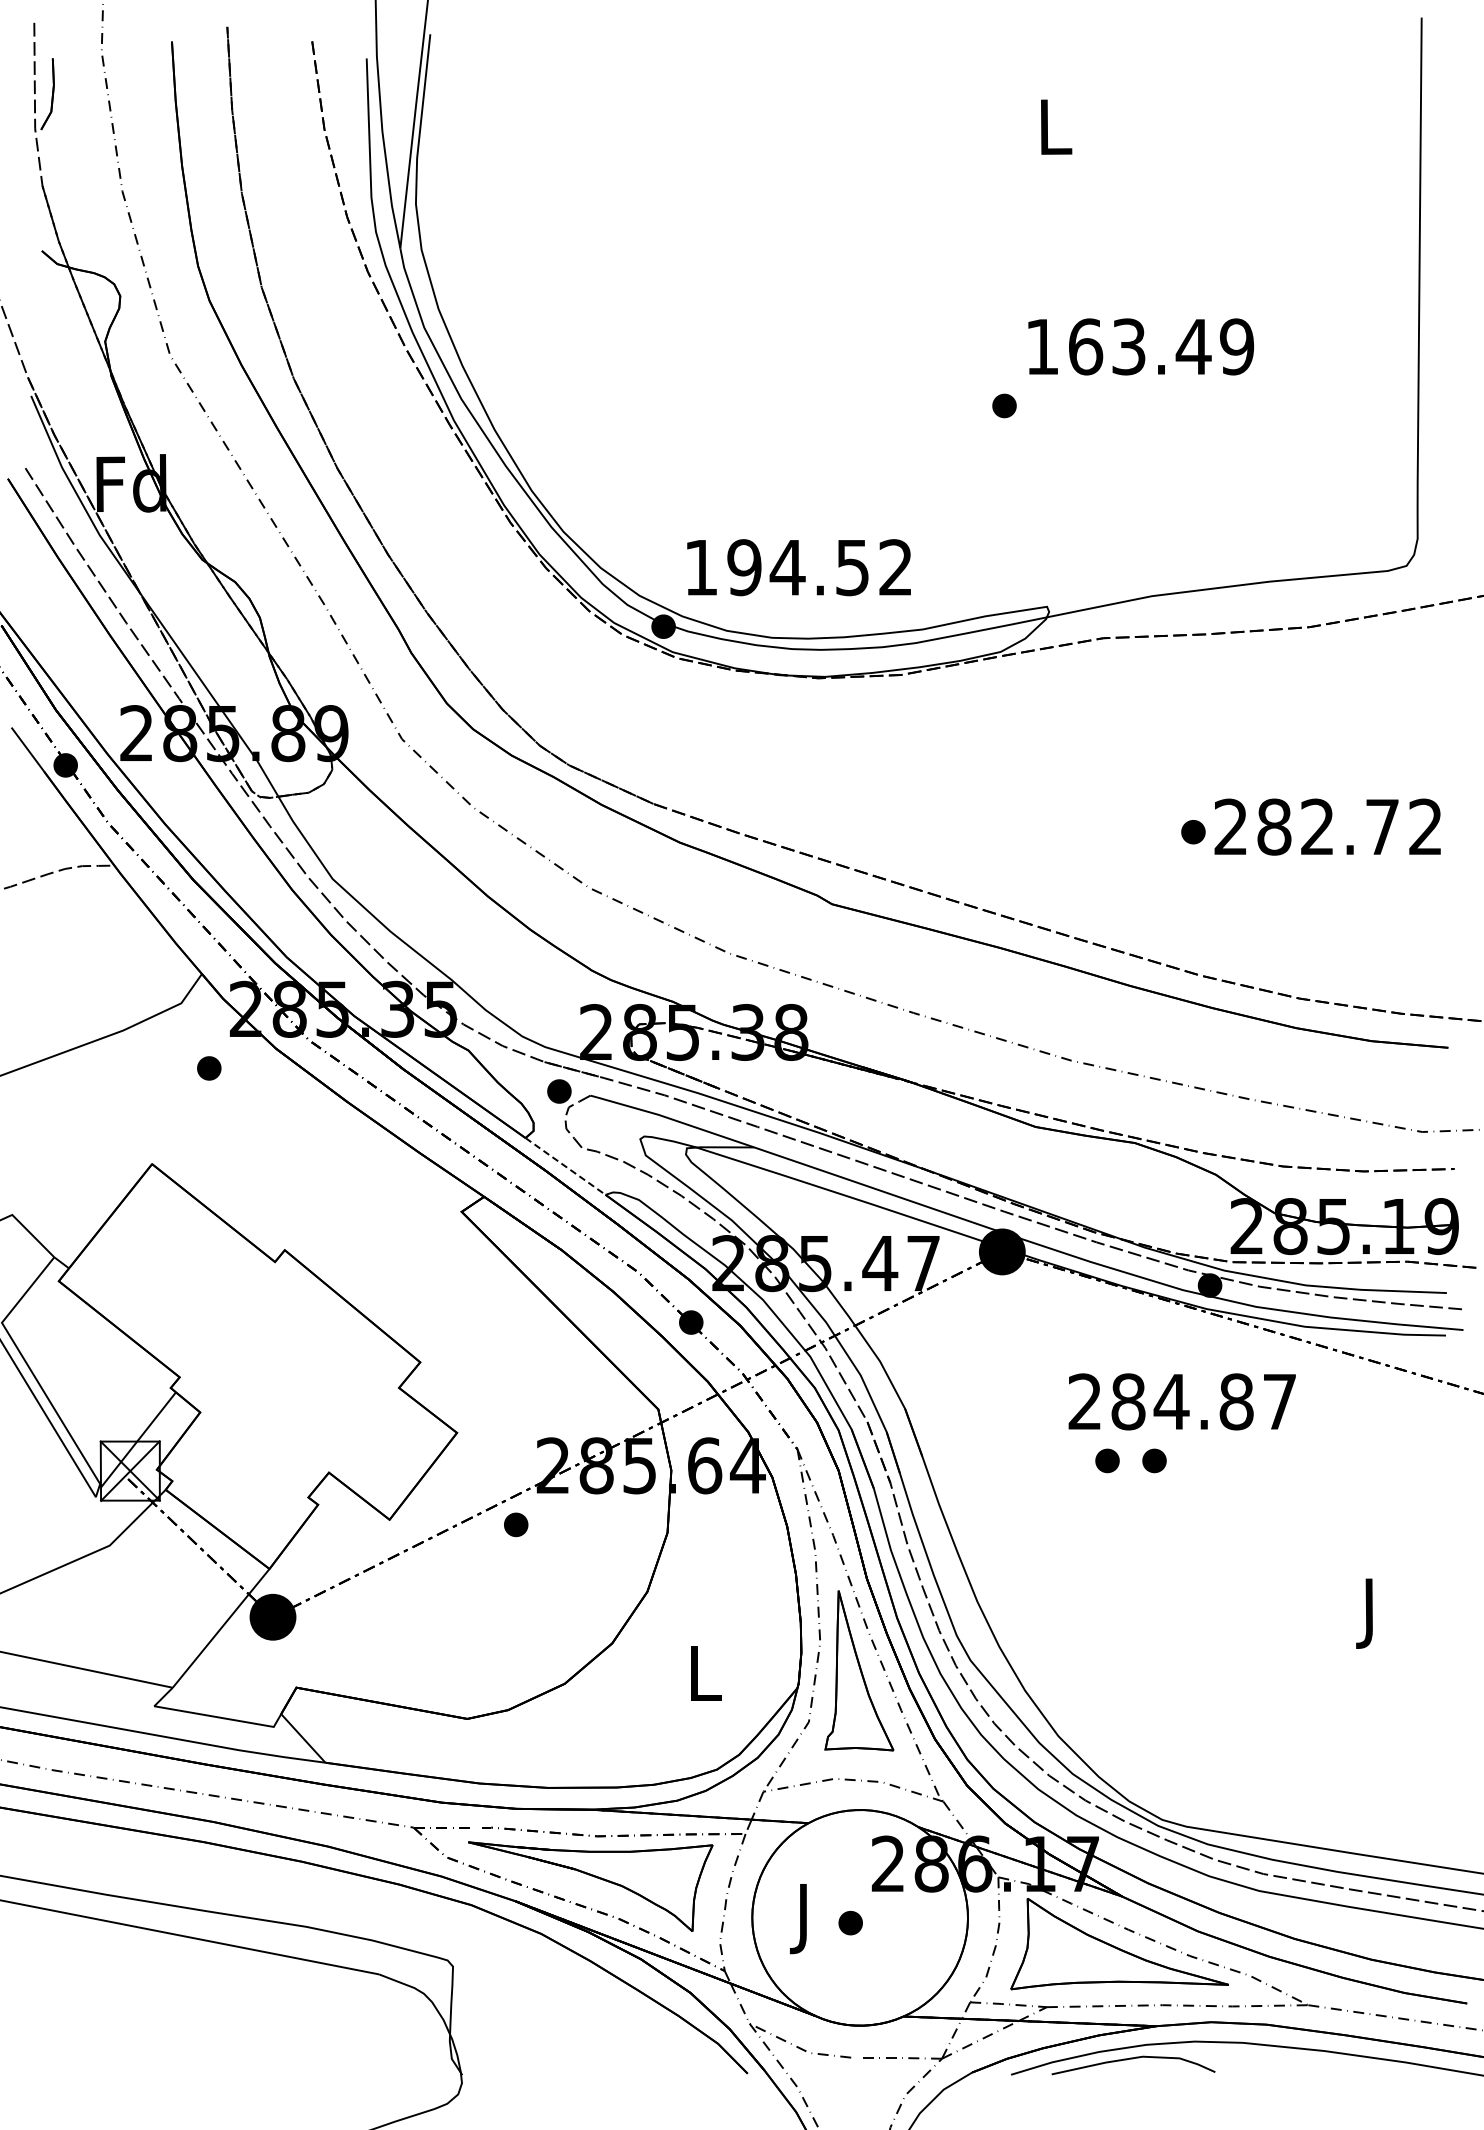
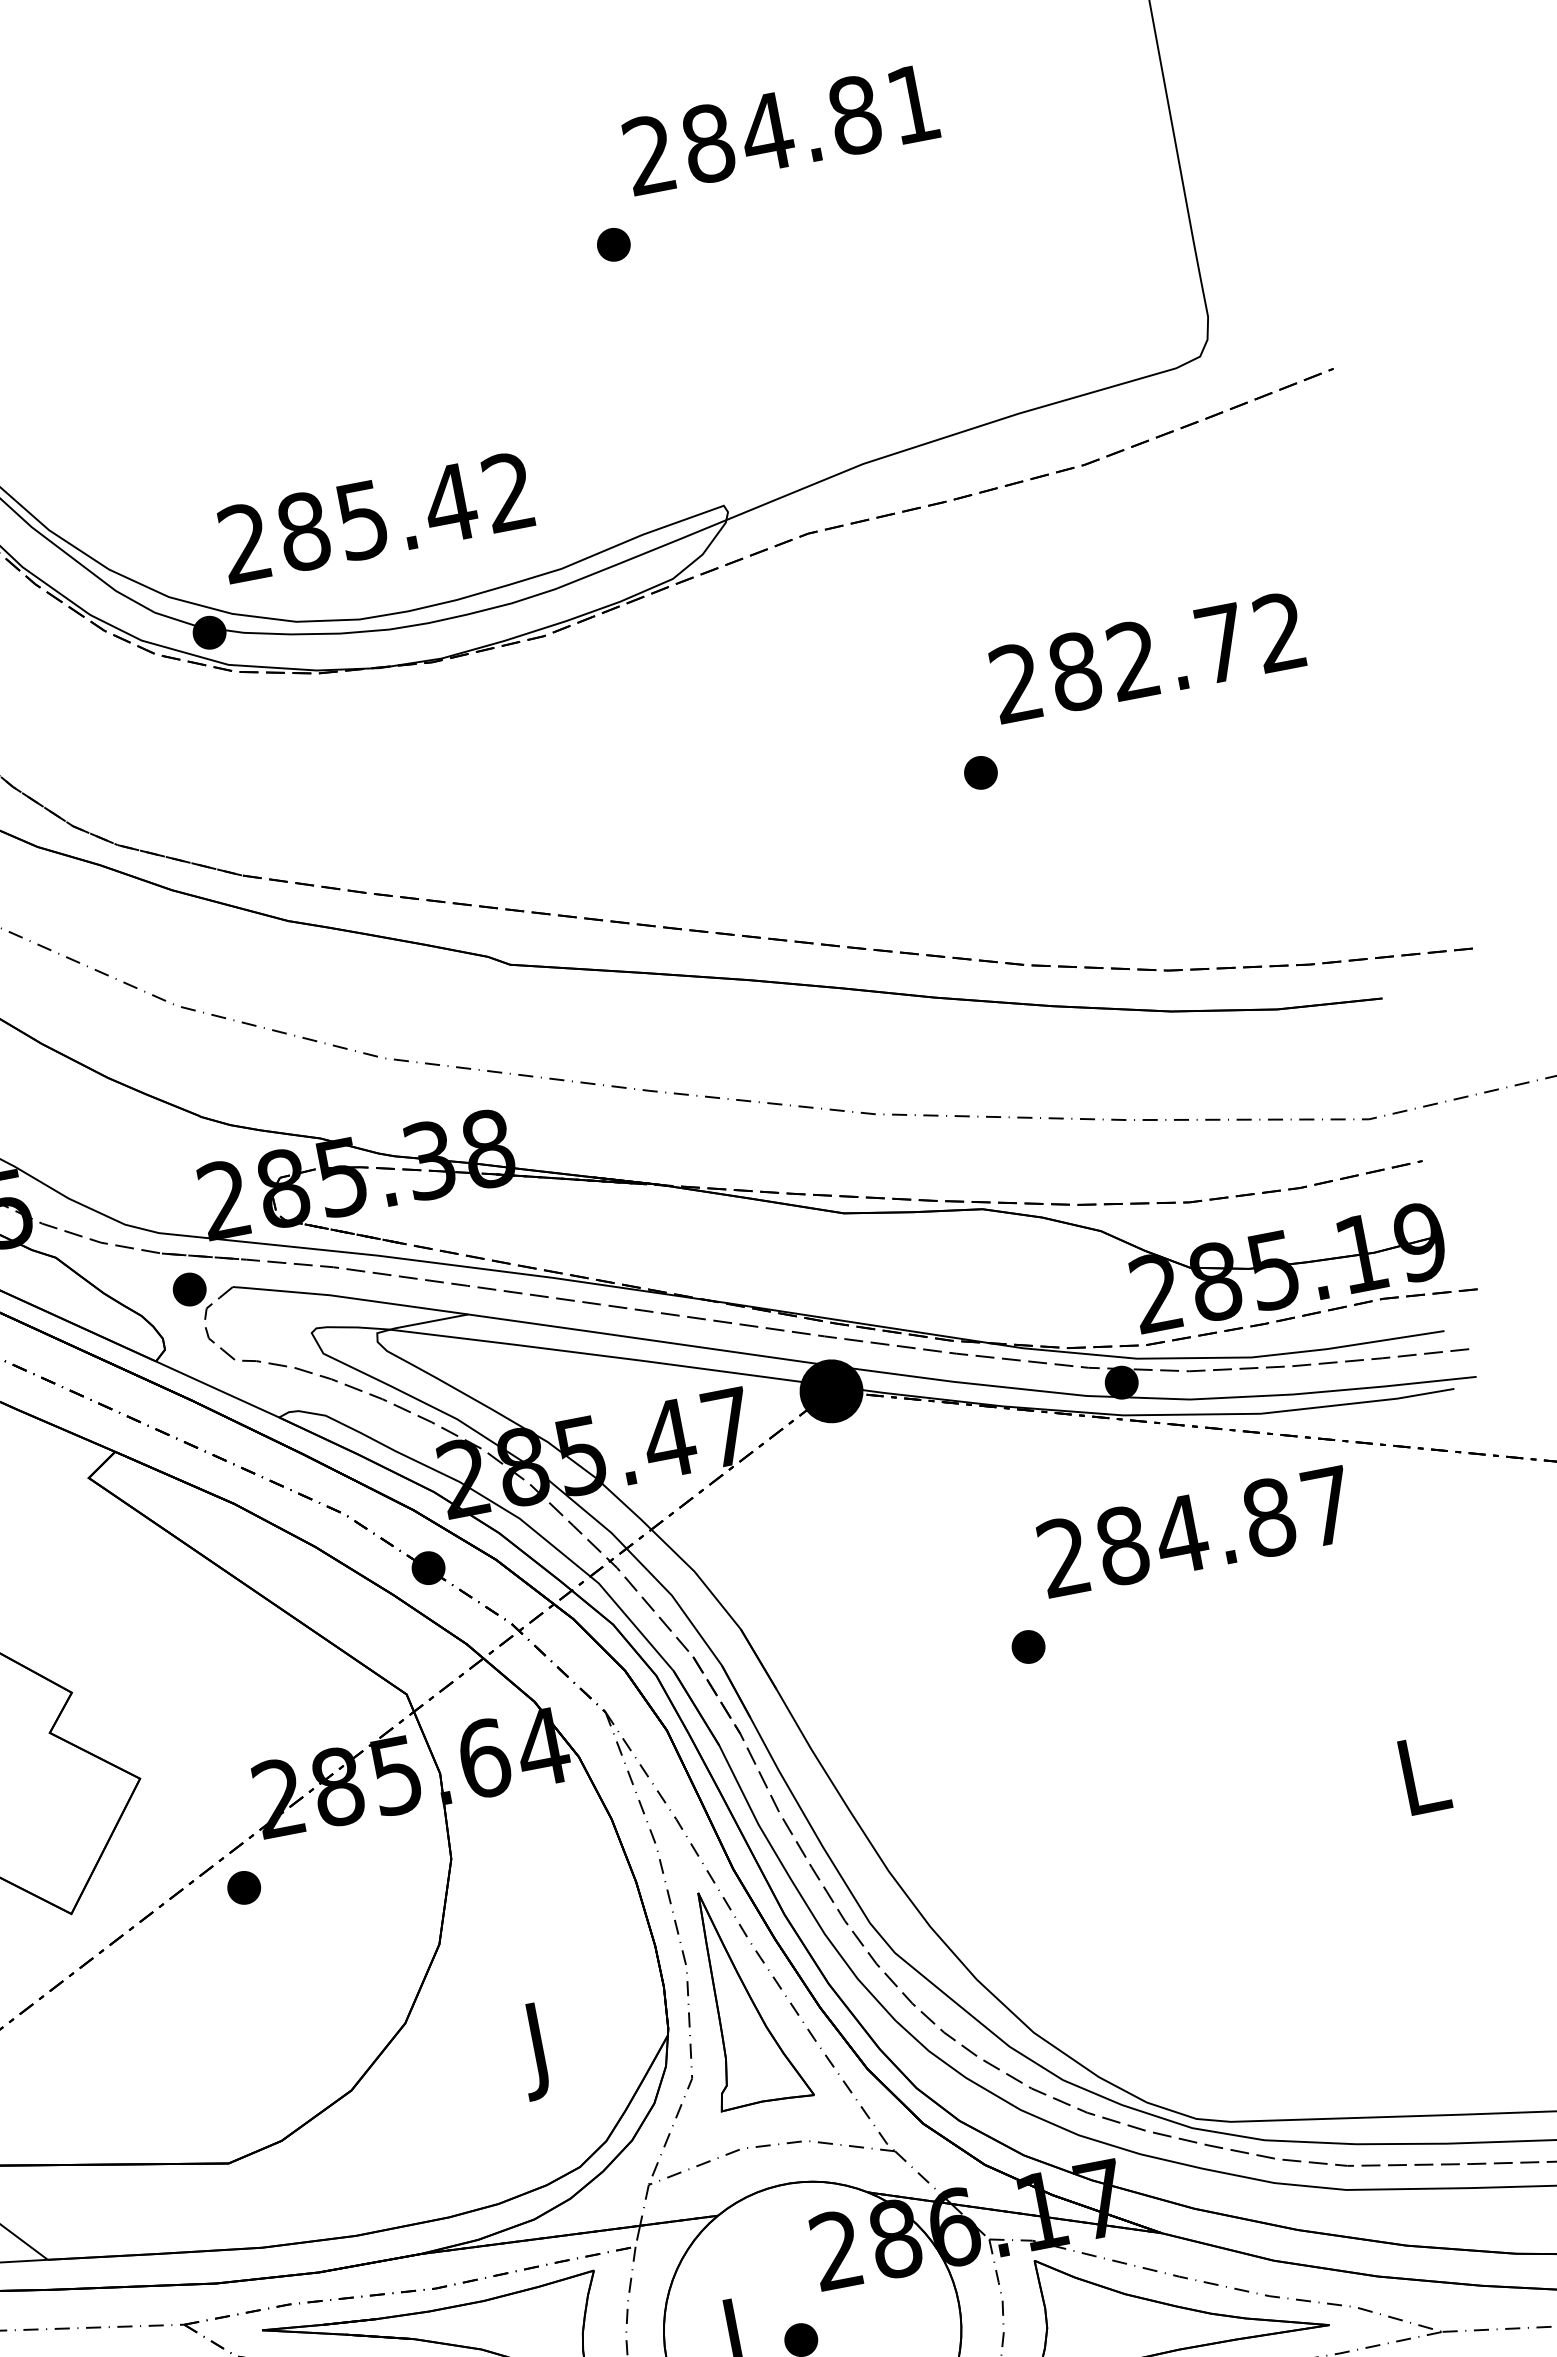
text: (1140, 346) -> (782, 128), 163.49 -> 284.81
text: (777, 567) -> (348, 522), 194.52 -> 285.42
text: (1327, 826) -> (1146, 657), moved
line: (564, 1165) -> (215, 1388), dashed -> solid
text: (1181, 1401) -> (1194, 1531), moved
part: (1154, 1460) -> (1092, 1634), removed
text: (1371, 1613) -> (1425, 1784), J -> L
text: (705, 1681) -> (541, 2050), L -> J

